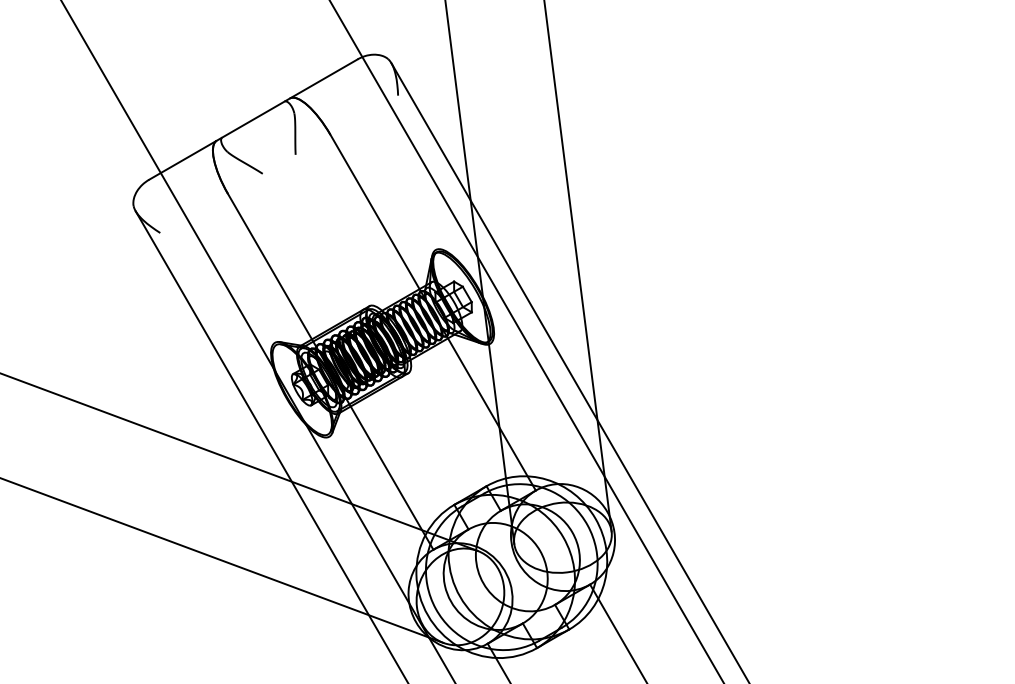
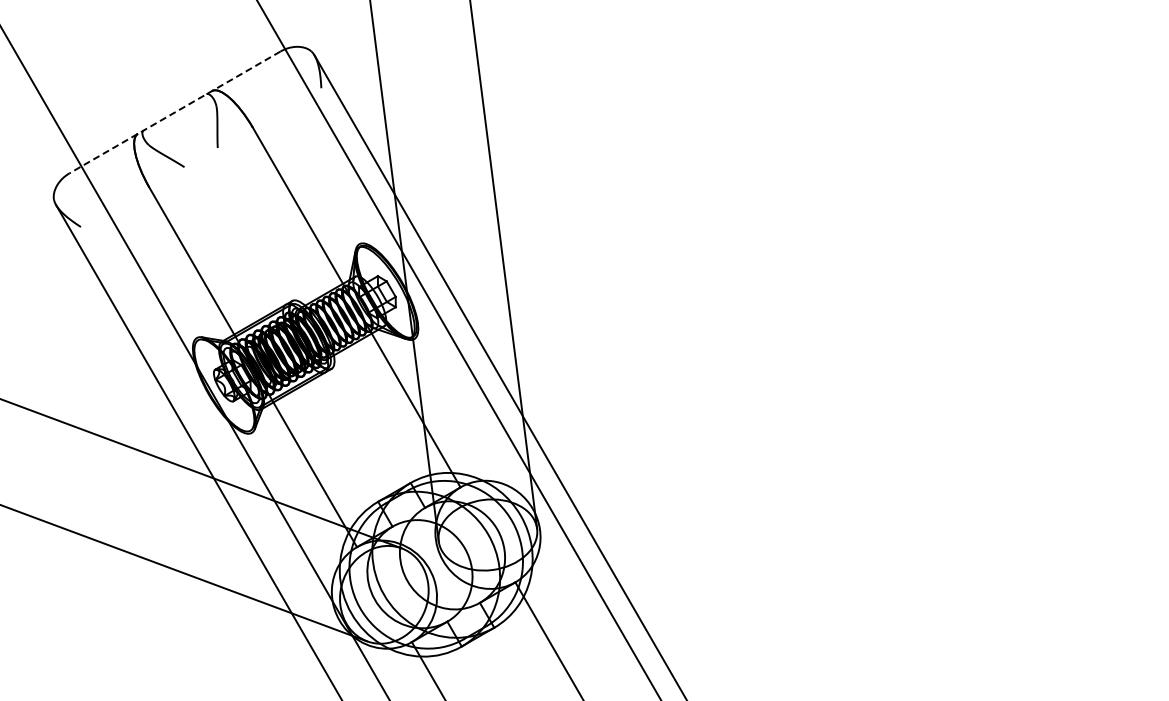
line: (253, 119) -> (175, 112), solid -> dashed

